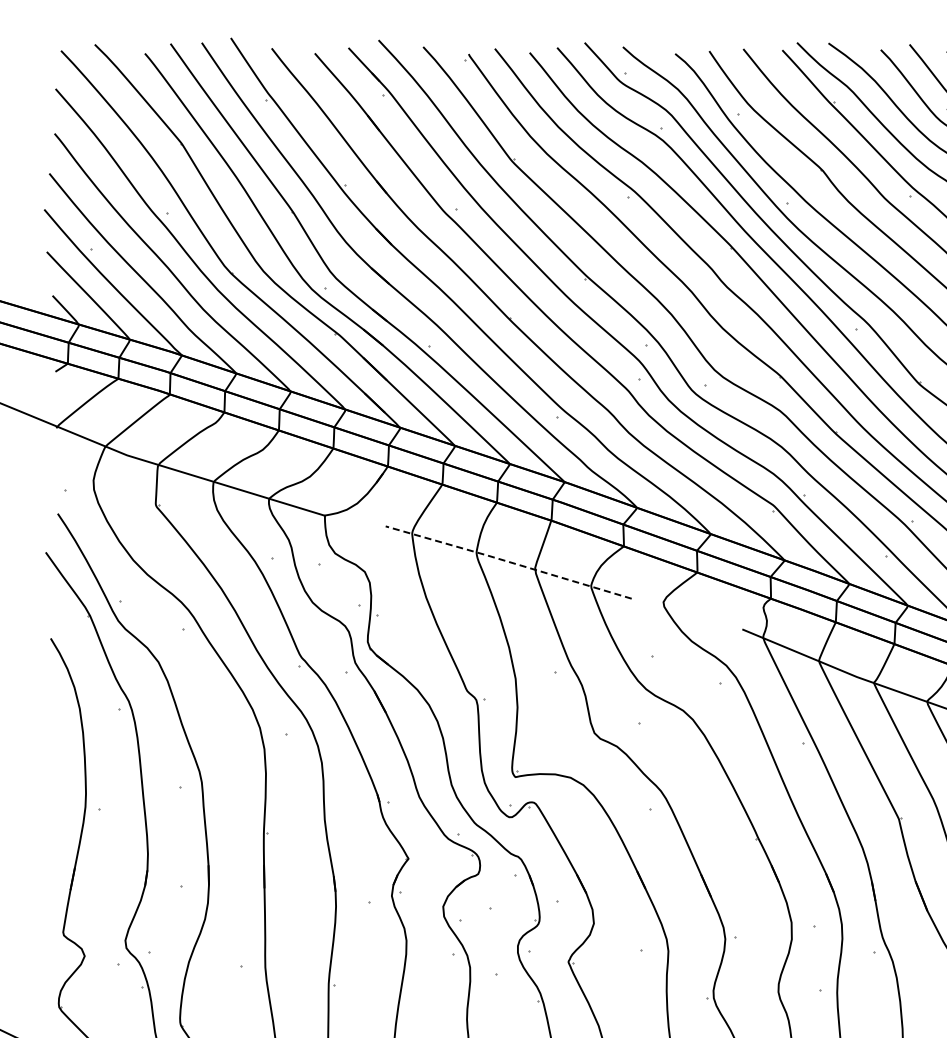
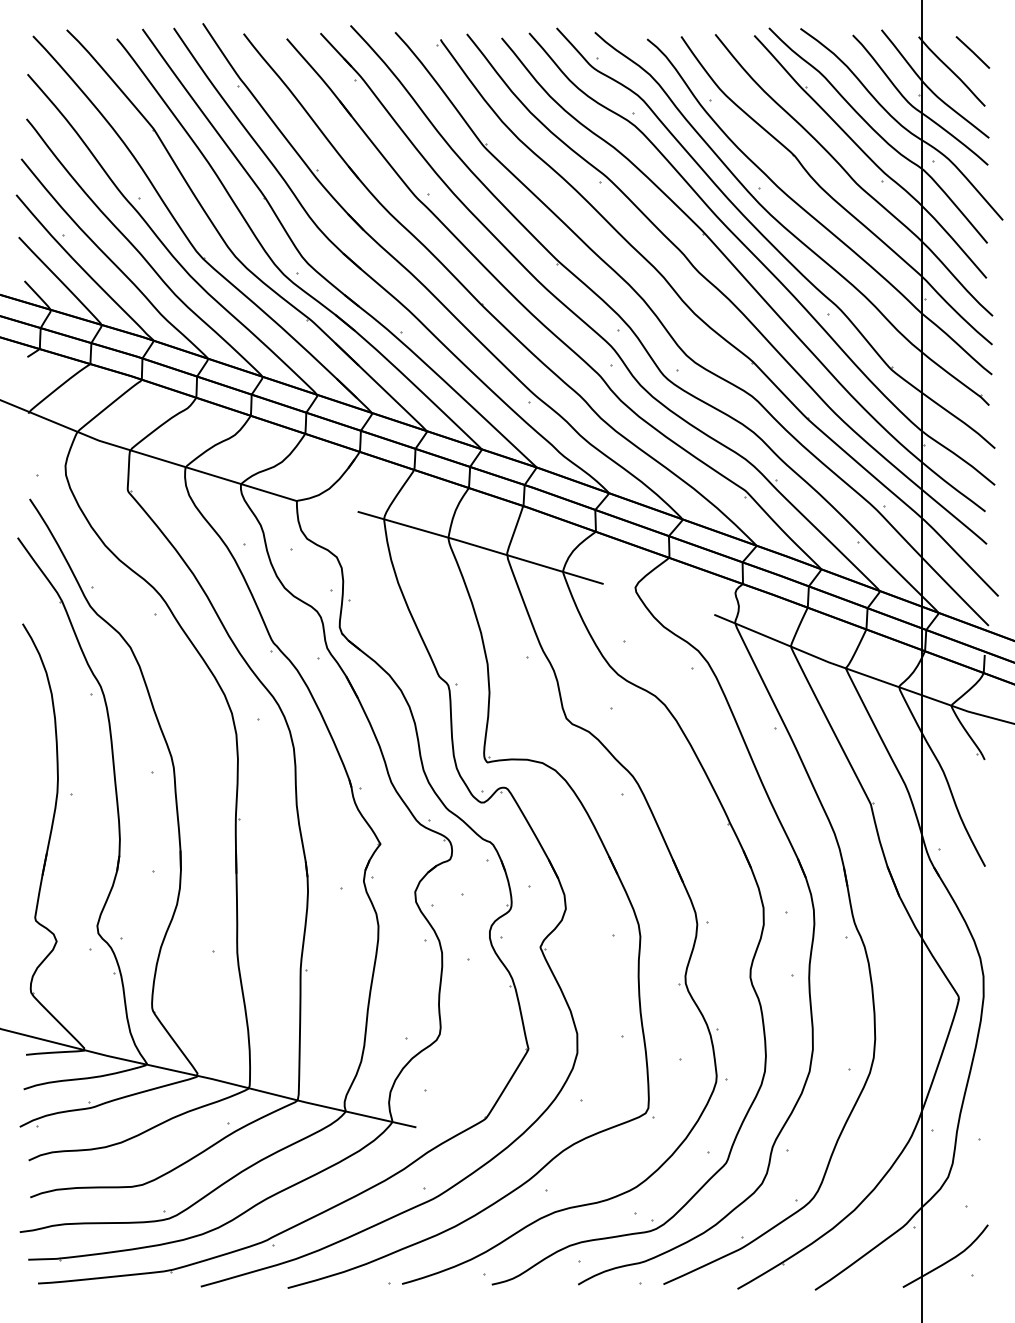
line: (507, 561) -> (479, 546), dashed -> solid

